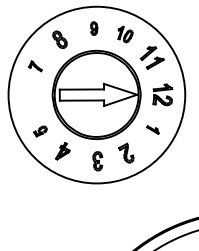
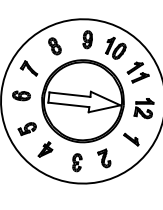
part: (93, 28) -> (87, 39), size x1.43
part: (125, 34) -> (116, 48), size x1.43
part: (35, 66) -> (29, 68), size x1.43
part: (30, 96) -> (21, 95), added
part: (152, 129) -> (130, 139), size x1.43
part: (40, 131) -> (27, 129), size x1.43

